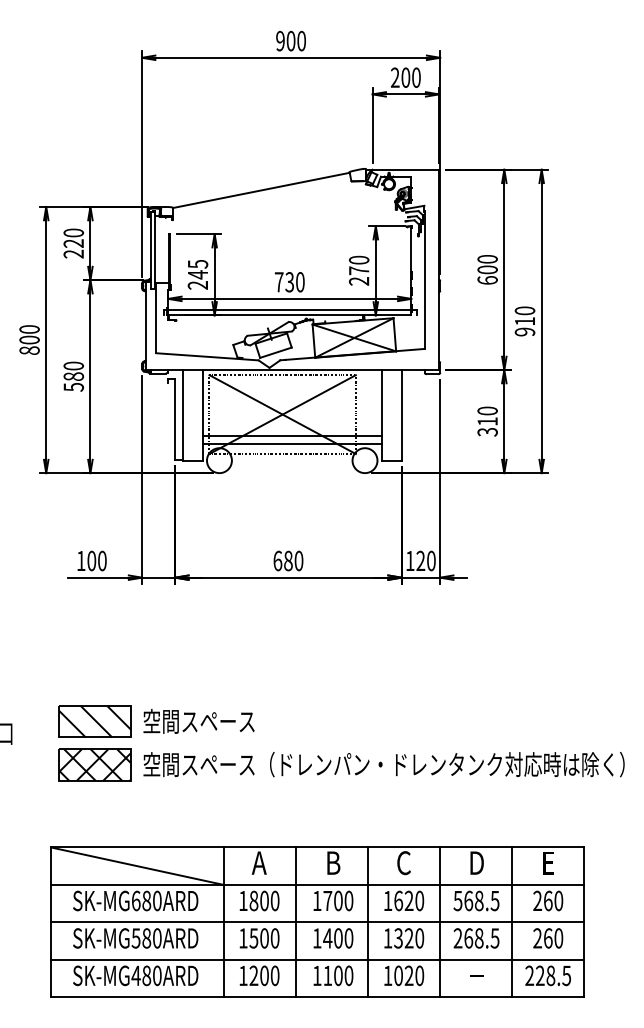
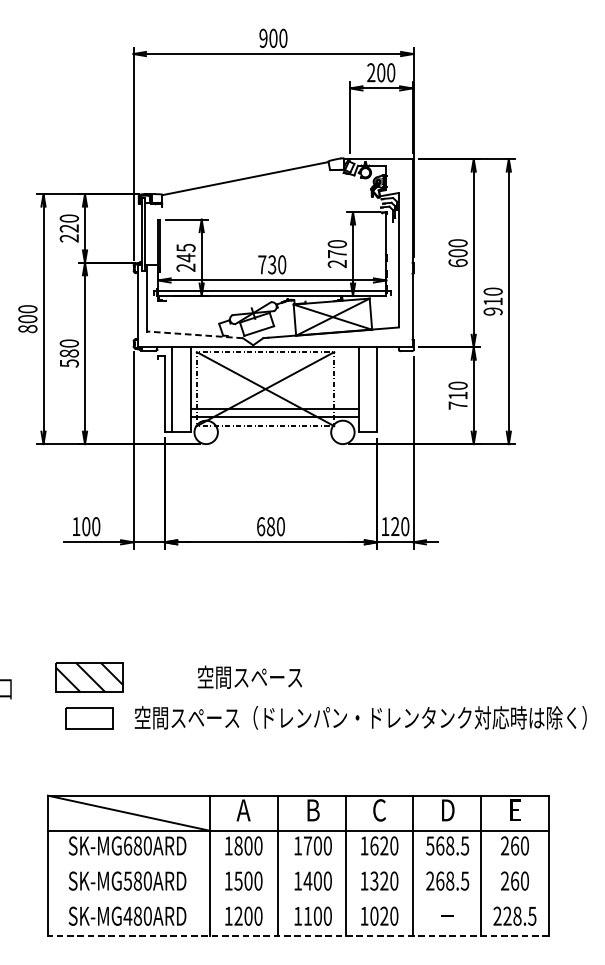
line: (207, 356) -> (194, 334), solid -> dashed
text: (487, 431) -> (457, 405), 310 -> 710
text: (198, 721) -> (249, 677), moved
part: (94, 764) -> (88, 717), size x0.7
line: (317, 922) -> (298, 866), removed
line: (317, 959) -> (298, 900), removed
line: (317, 997) -> (298, 936), solid -> dashed

